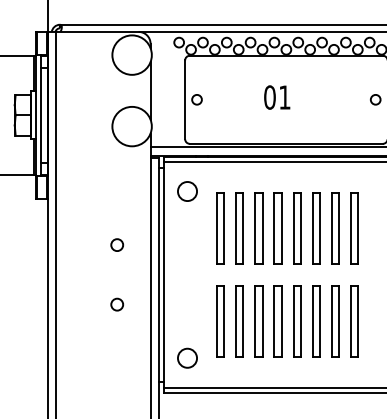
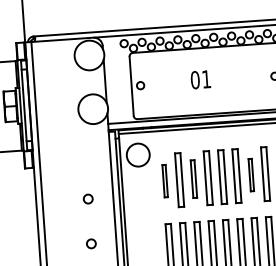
circle: (187, 191) -> (138, 155), size x1.6
part: (220, 228) -> (165, 181), size x0.6
part: (258, 228) -> (193, 179), size x0.7
part: (335, 228) -> (251, 175), size x0.6

